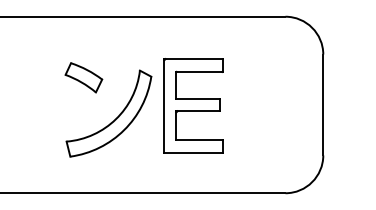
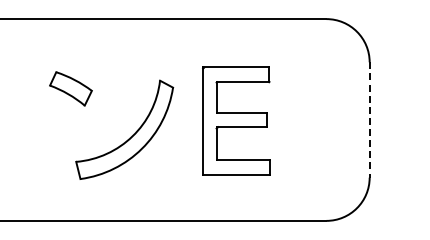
part: (83, 77) -> (70, 88), moved
line: (323, 104) -> (369, 119), solid -> dashed
part: (193, 105) -> (236, 120), moved

